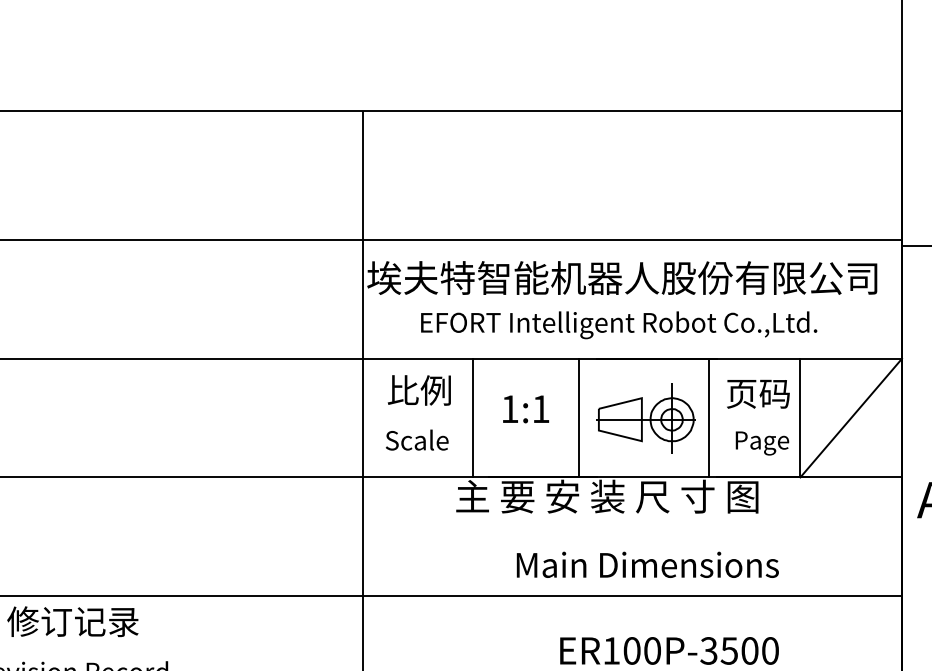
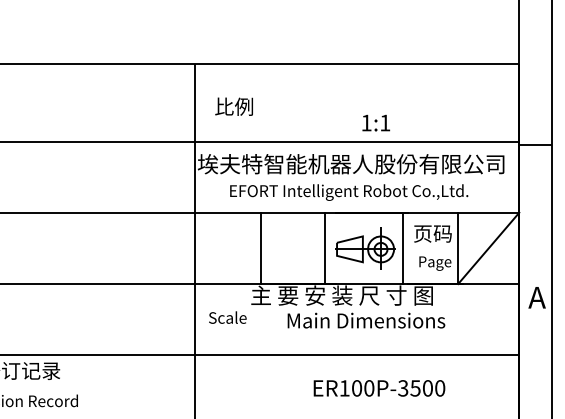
text: (418, 390) -> (233, 106), moved
text: (526, 408) -> (376, 122), moved
text: (416, 439) -> (227, 317), moved
text: (647, 564) -> (366, 320), moved

